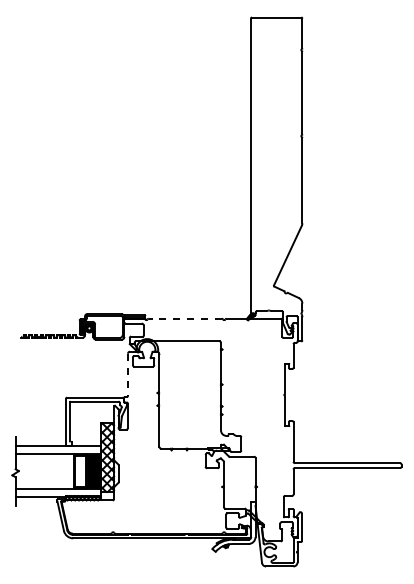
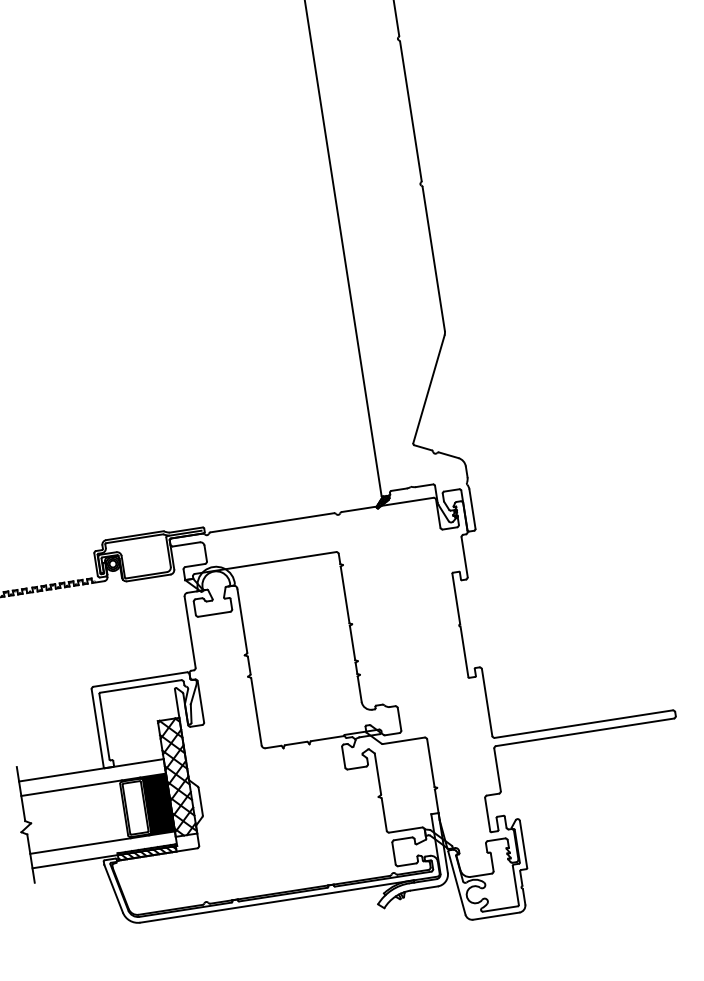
line: (185, 318) -> (272, 522), dashed -> solid
line: (127, 375) -> (189, 633), dashed -> solid

